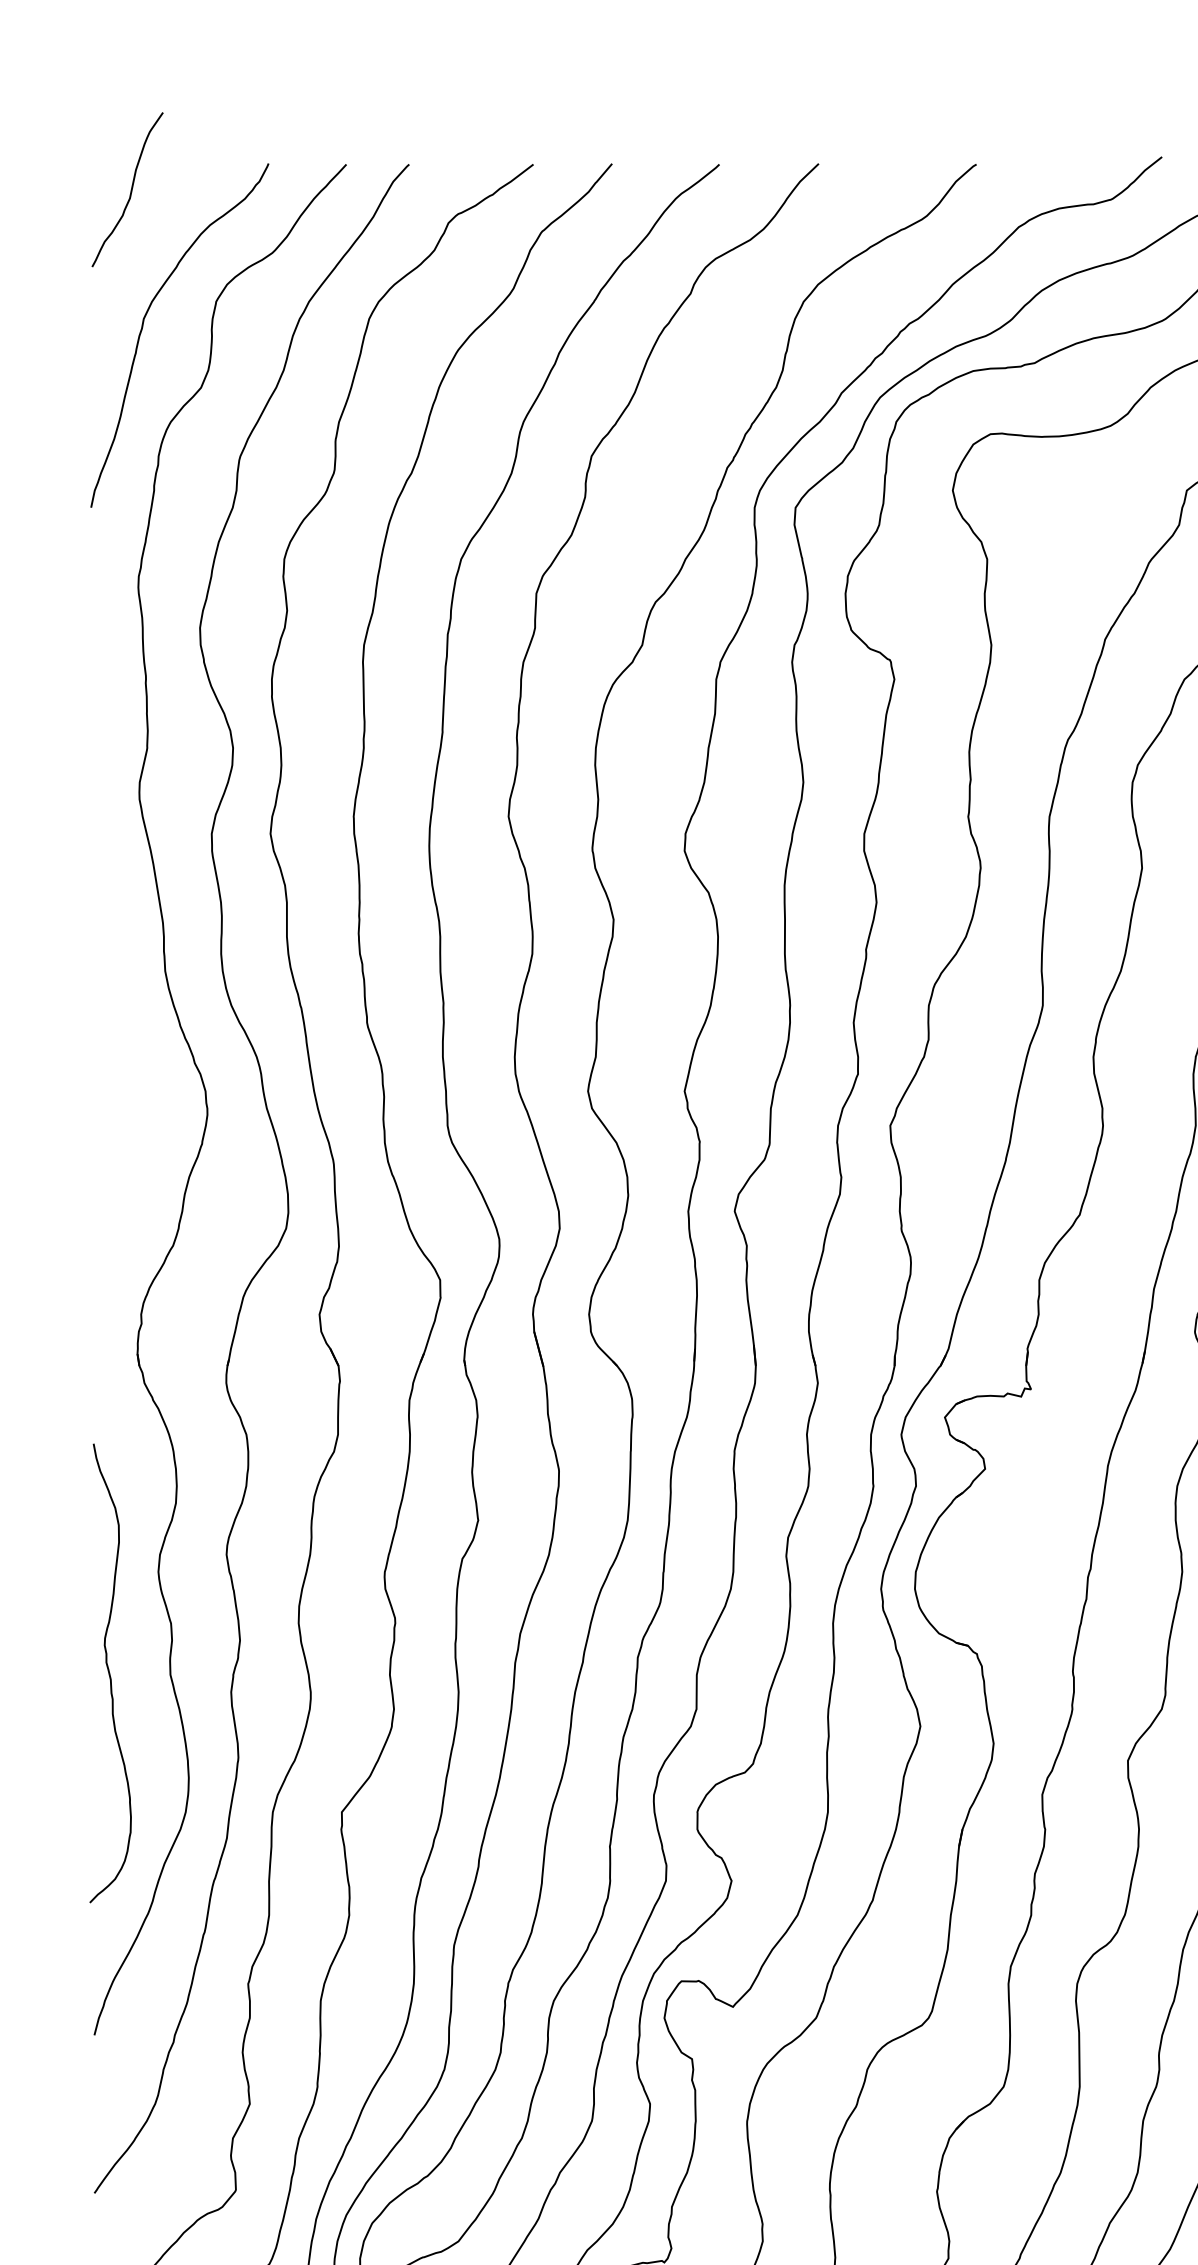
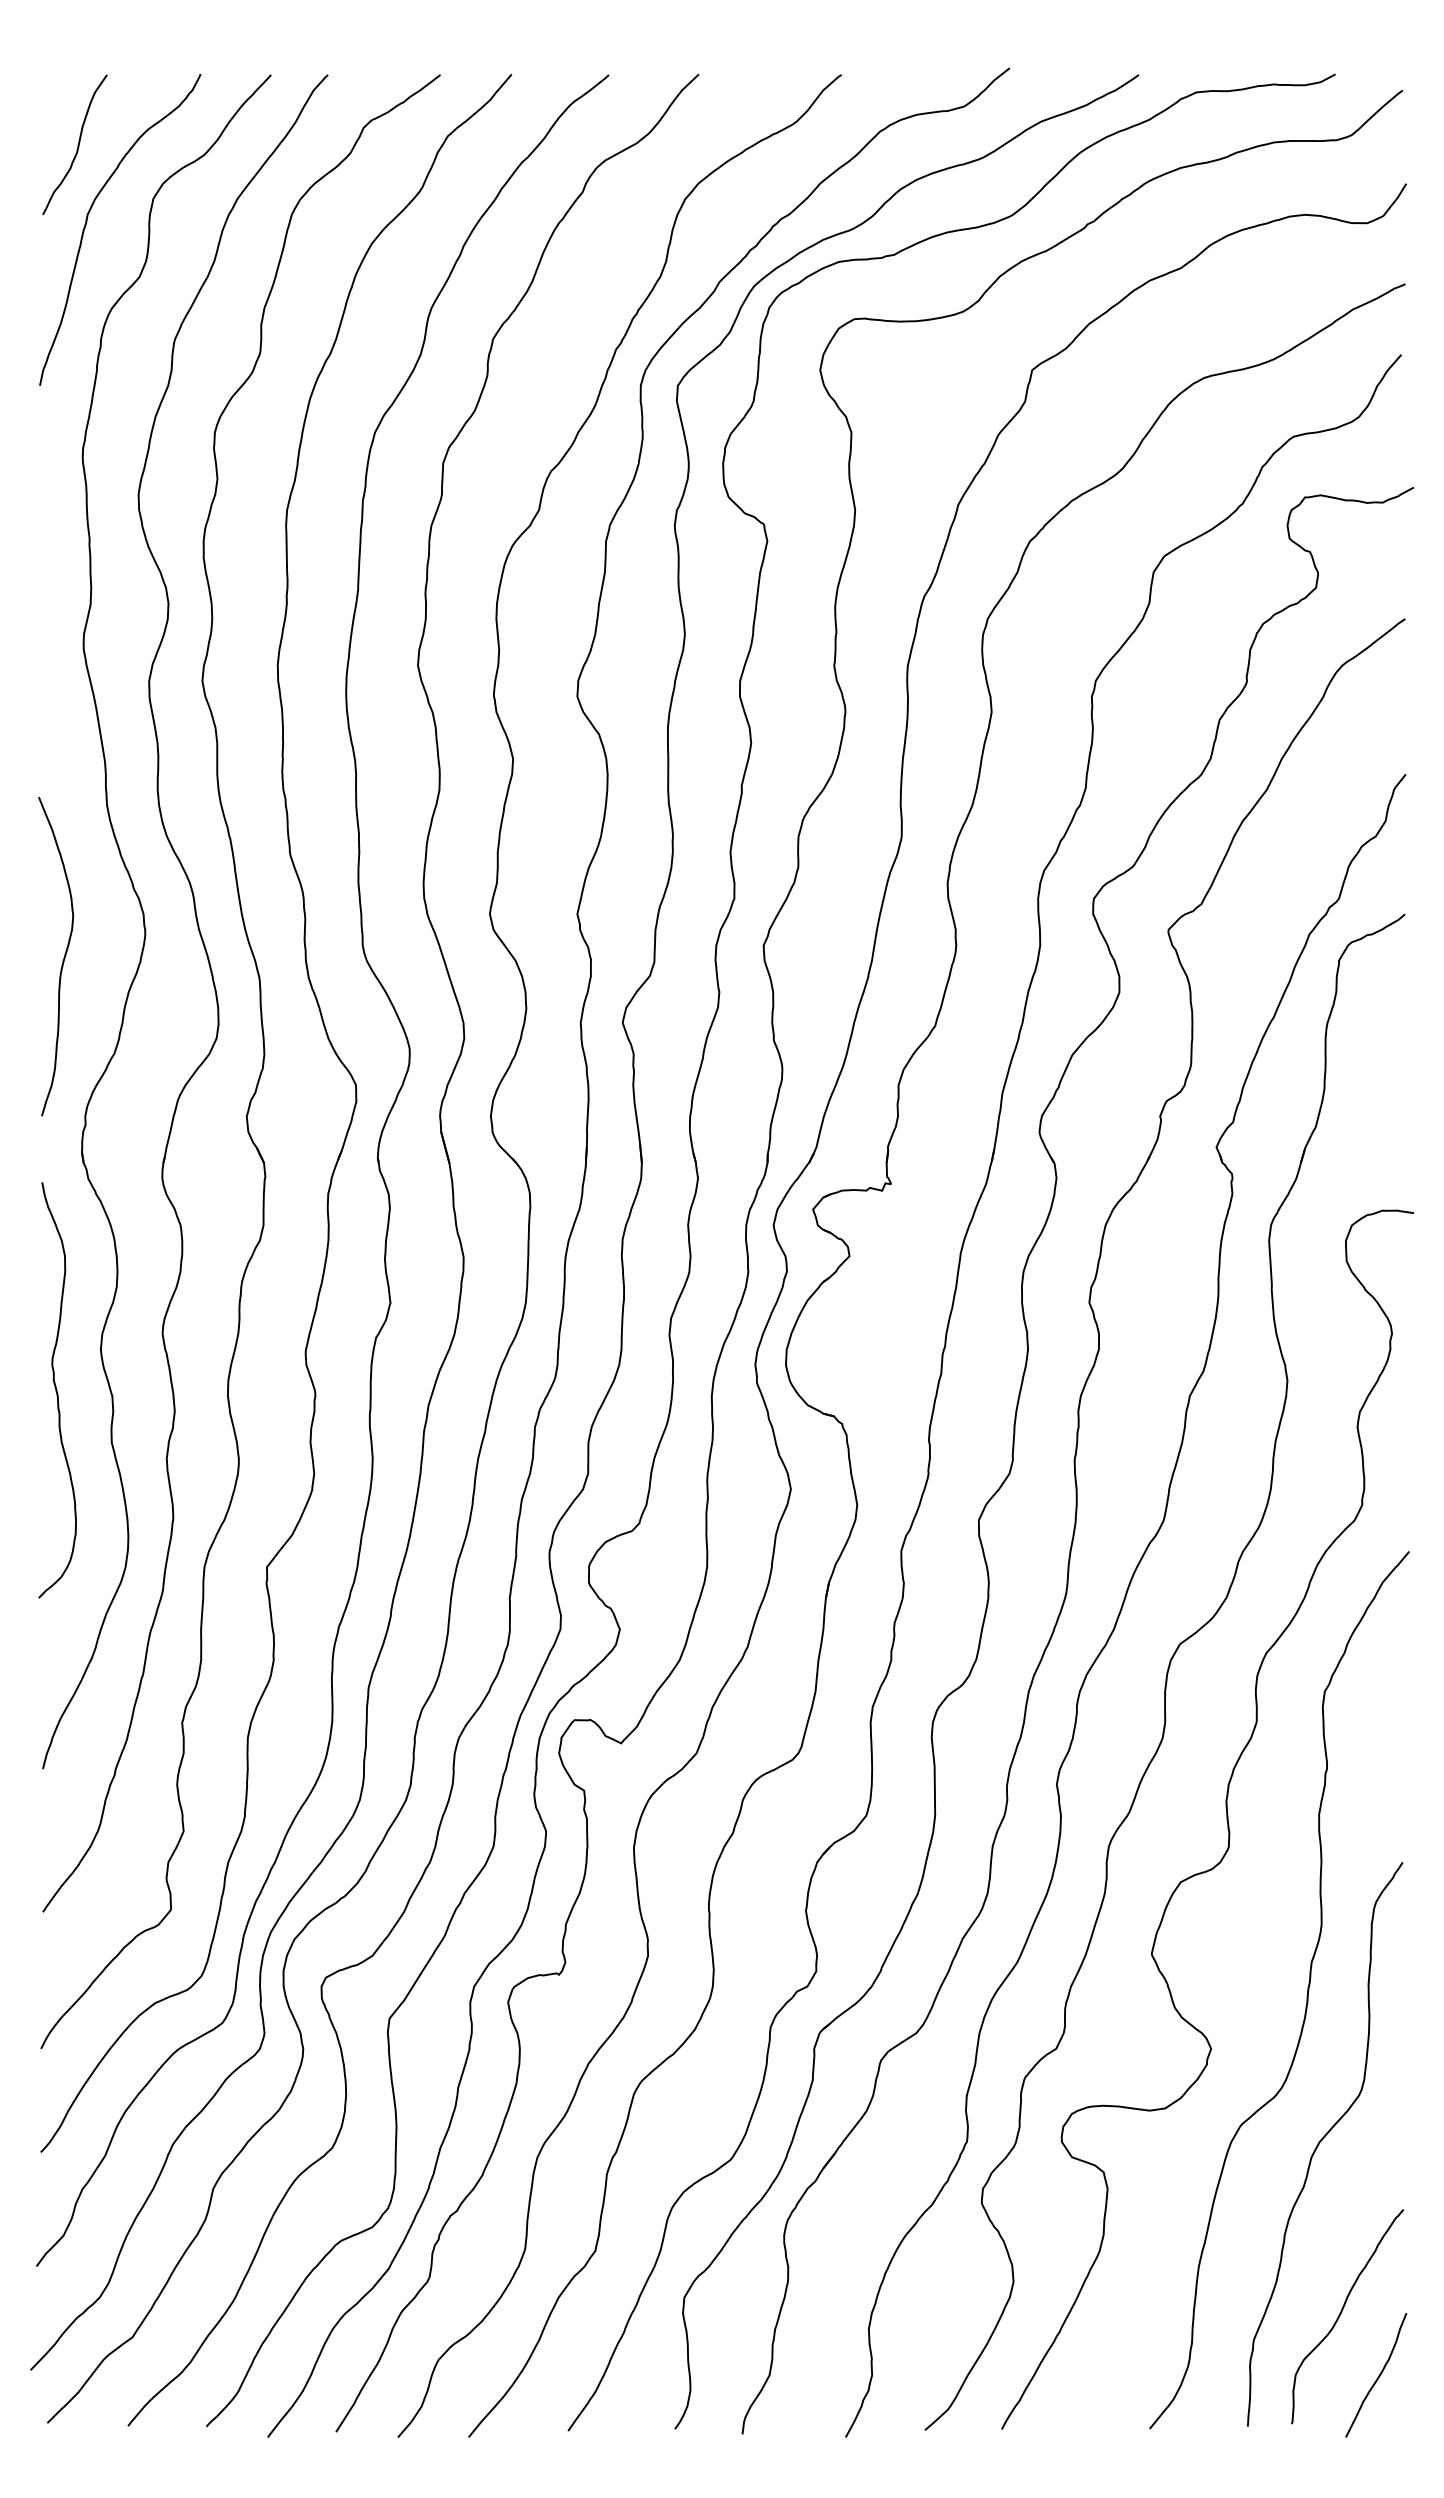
curve: (130, 189) -> (77, 144), moved
curve: (117, 1139) -> (63, 957), added
curve: (110, 1673) -> (57, 1390), moved

